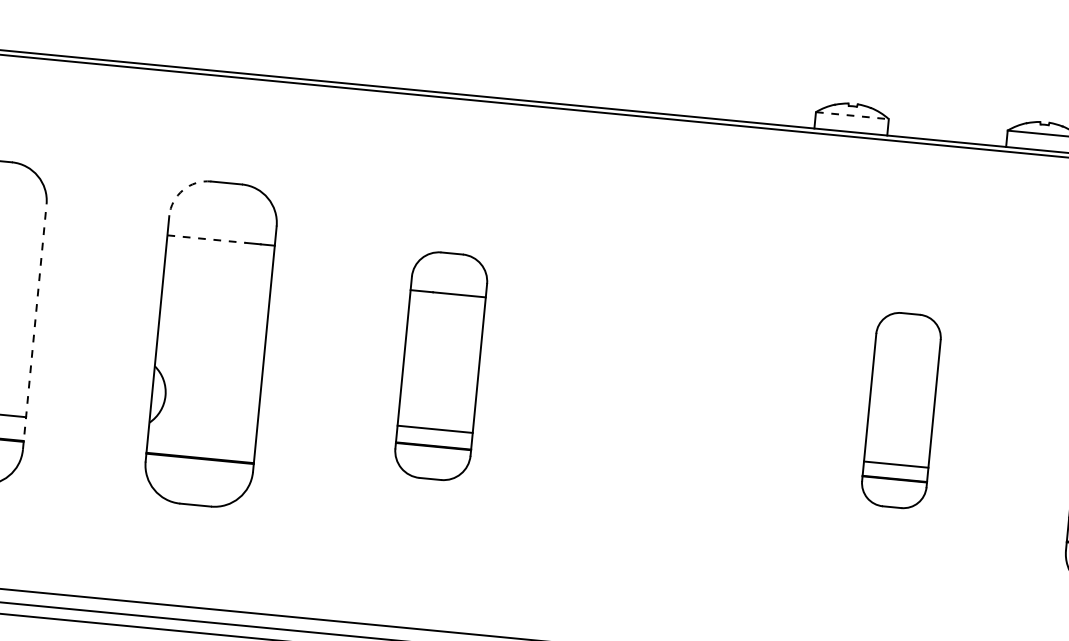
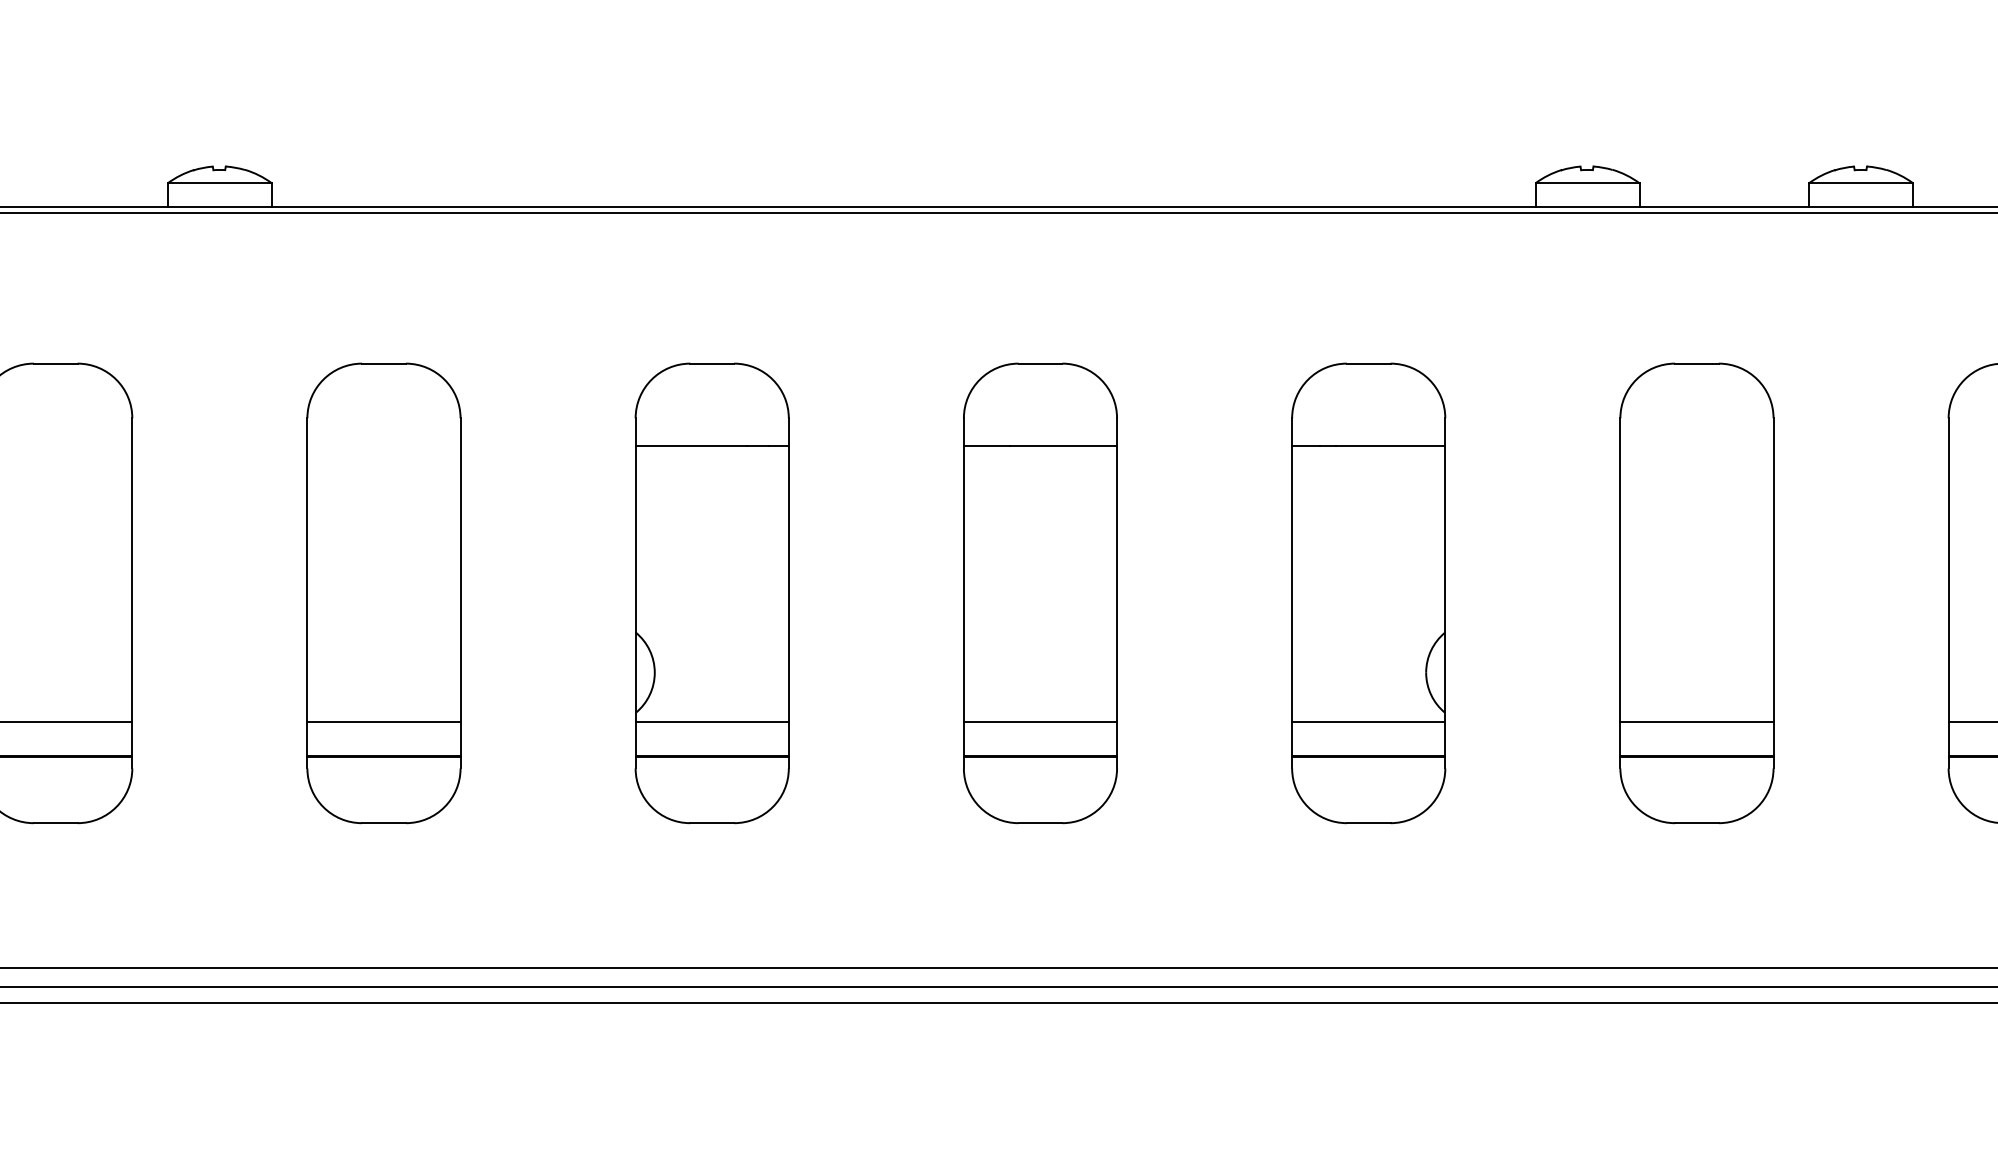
line: (852, 115) -> (1587, 183), dashed -> solid
arc: (183, 190) -> (651, 379), dashed -> solid
line: (206, 238) -> (691, 445), dashed -> solid
line: (34, 326) -> (460, 592), dashed -> solid
part: (441, 366) -> (1040, 593), size x1.43
part: (671, 388) -> (1368, 593), added
part: (901, 410) -> (1696, 593), size x1.67
line: (202, 433) -> (711, 721), added

